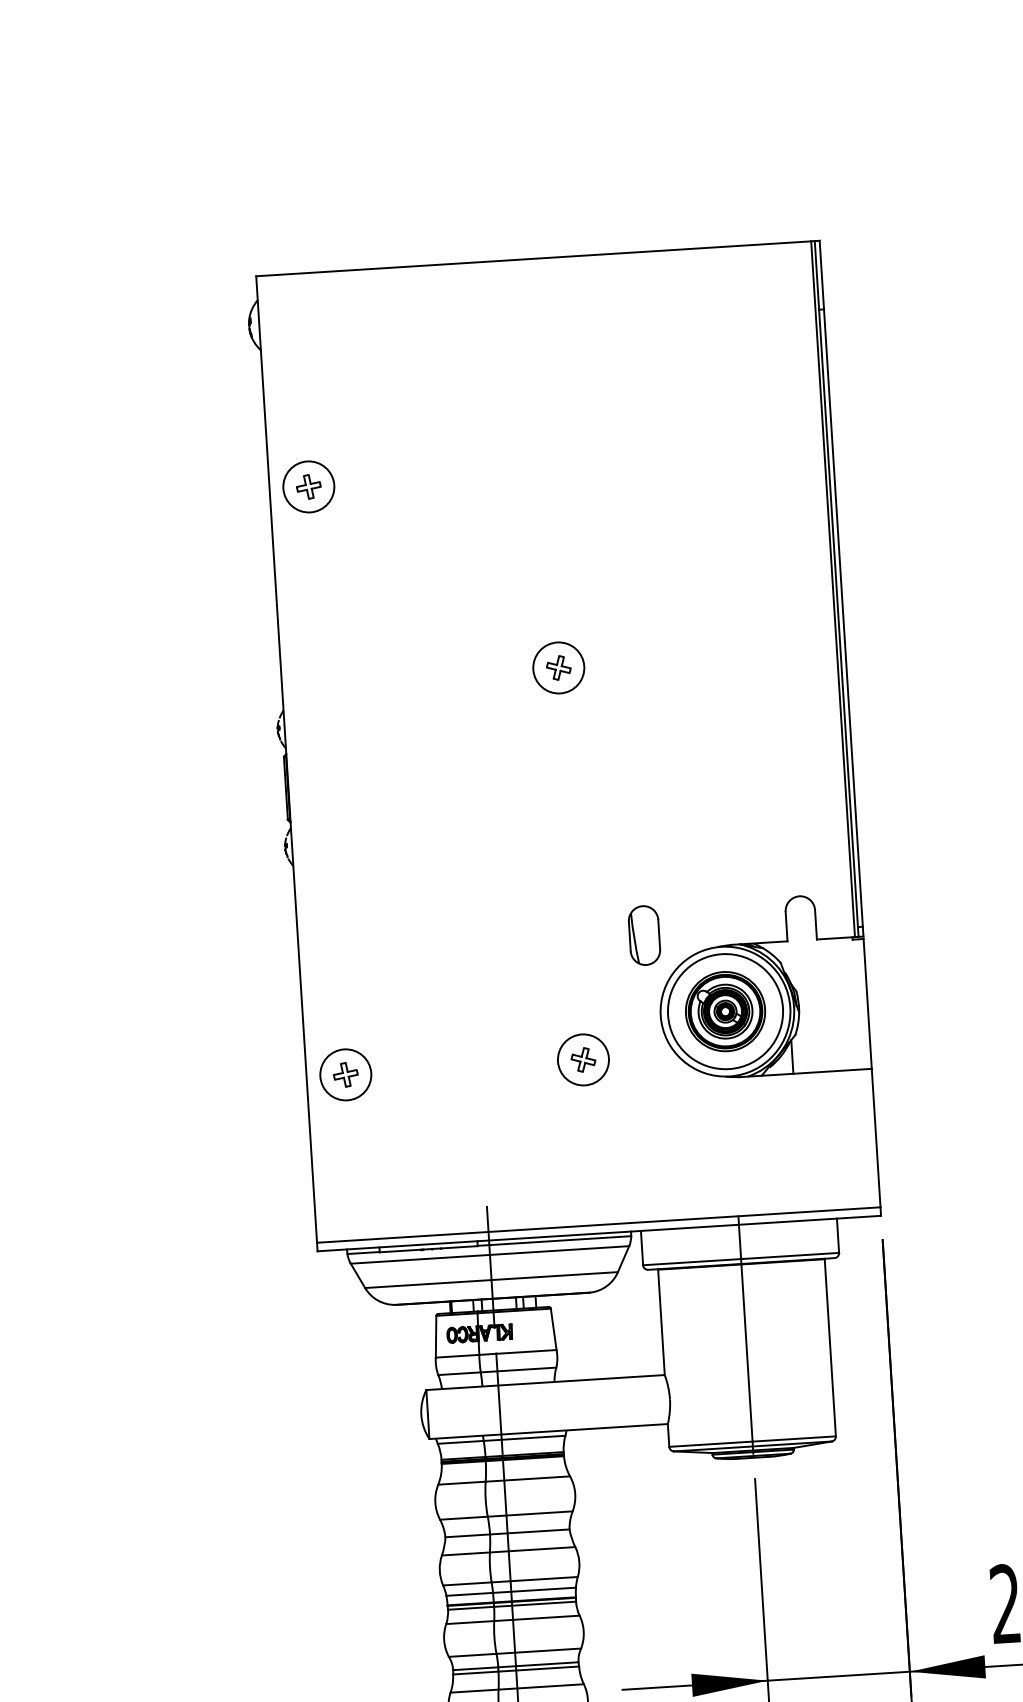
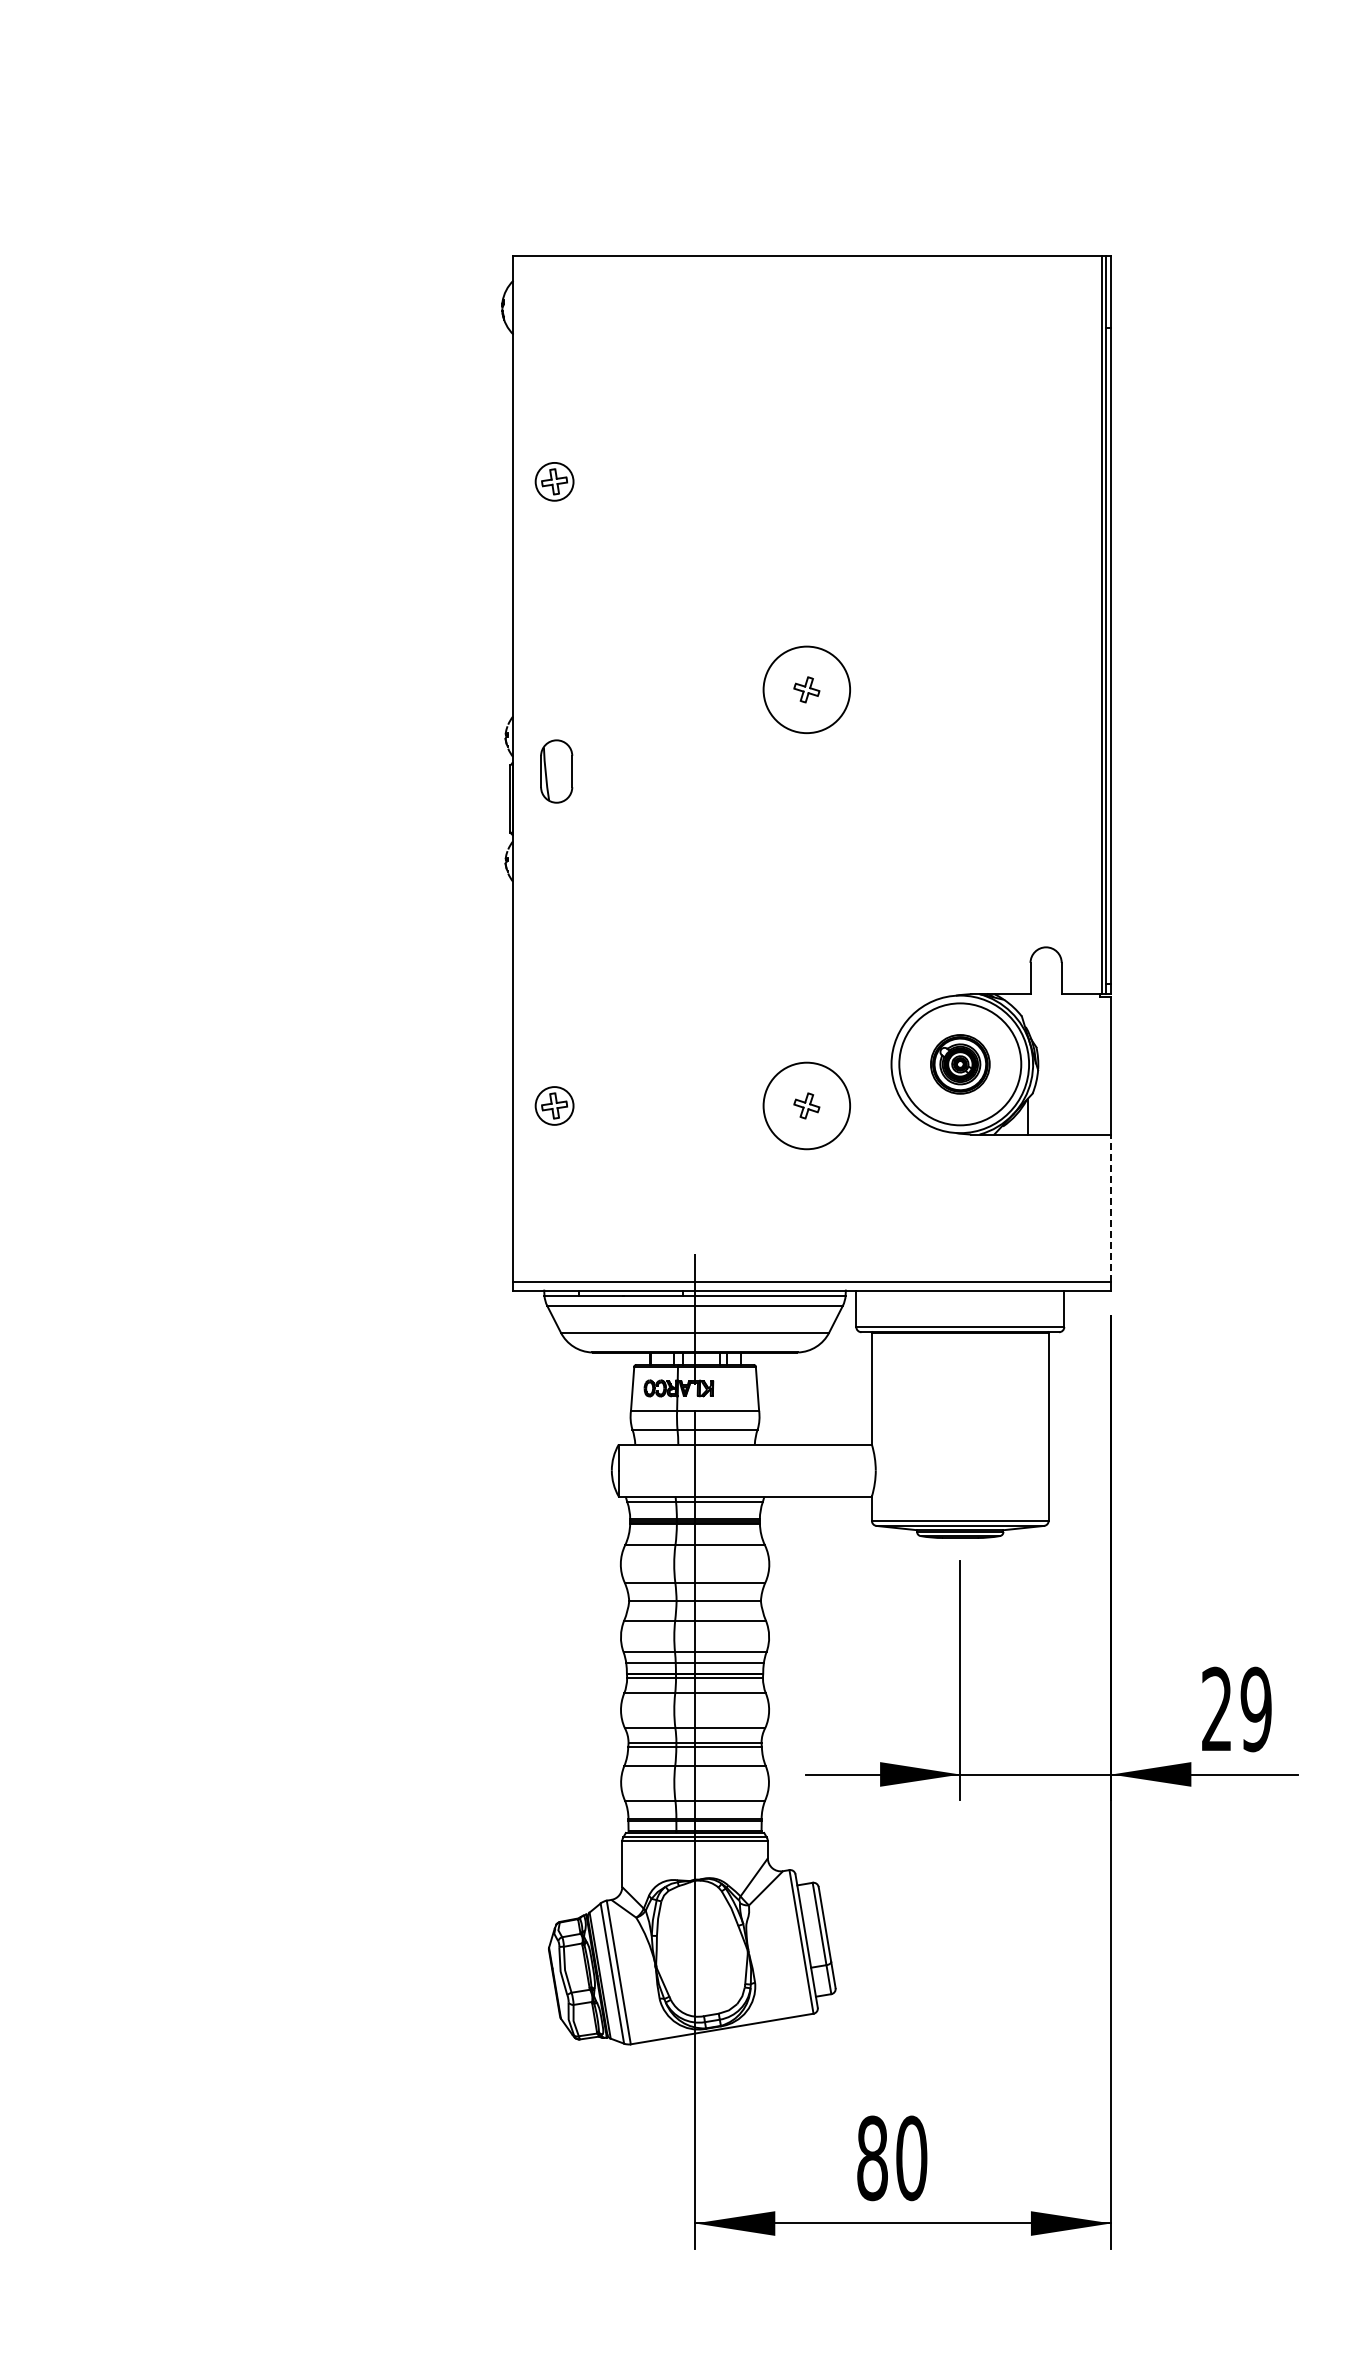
circle: (308, 486) -> (554, 481), size x0.7
circle: (558, 667) -> (806, 689), size x1.6
part: (644, 935) -> (556, 771), moved
part: (725, 1011) -> (960, 1064), size x0.7
circle: (583, 1059) -> (806, 1105), size x1.6
circle: (345, 1074) -> (554, 1105), size x0.7
line: (876, 1137) -> (1111, 1207), solid -> dashed
line: (746, 1334) -> (960, 1407), removed

